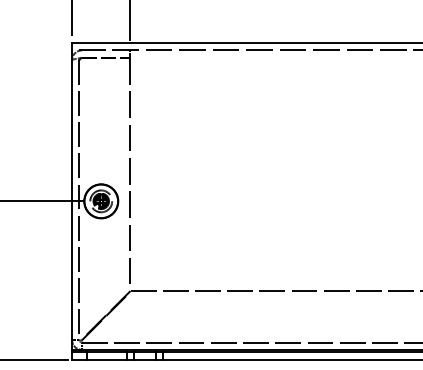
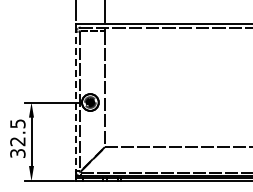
line: (71, 201) -> (75, 102), solid -> dashed

